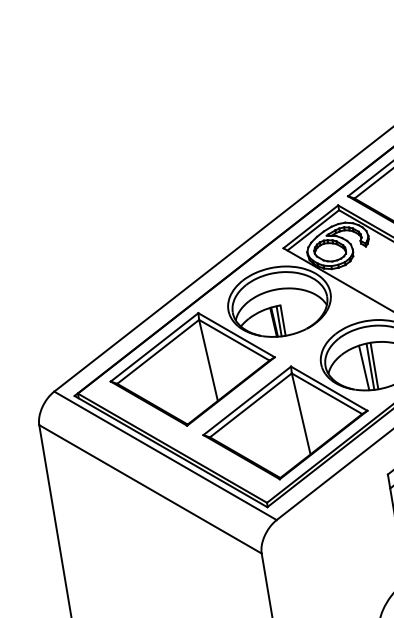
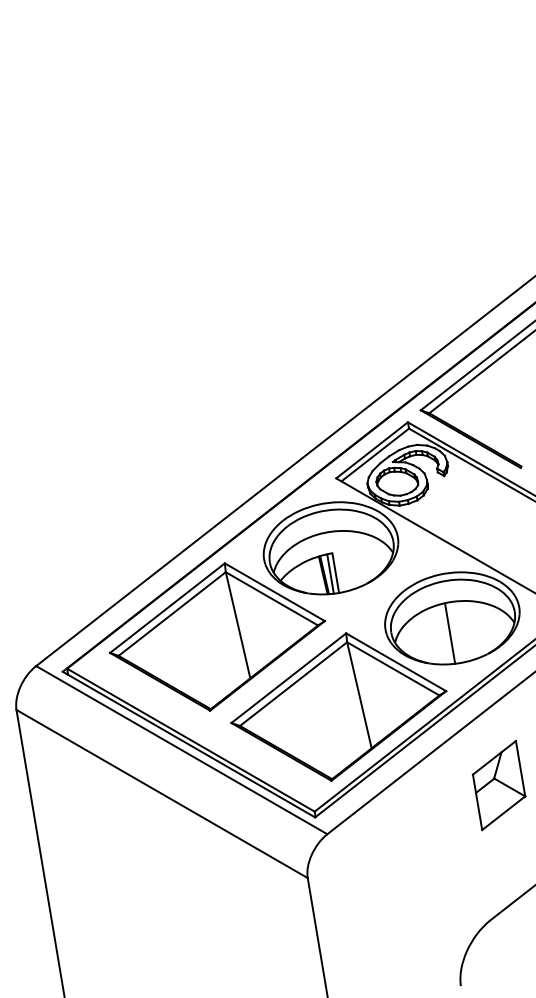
line: (374, 365) -> (455, 632), removed
line: (363, 368) -> (441, 635), removed

